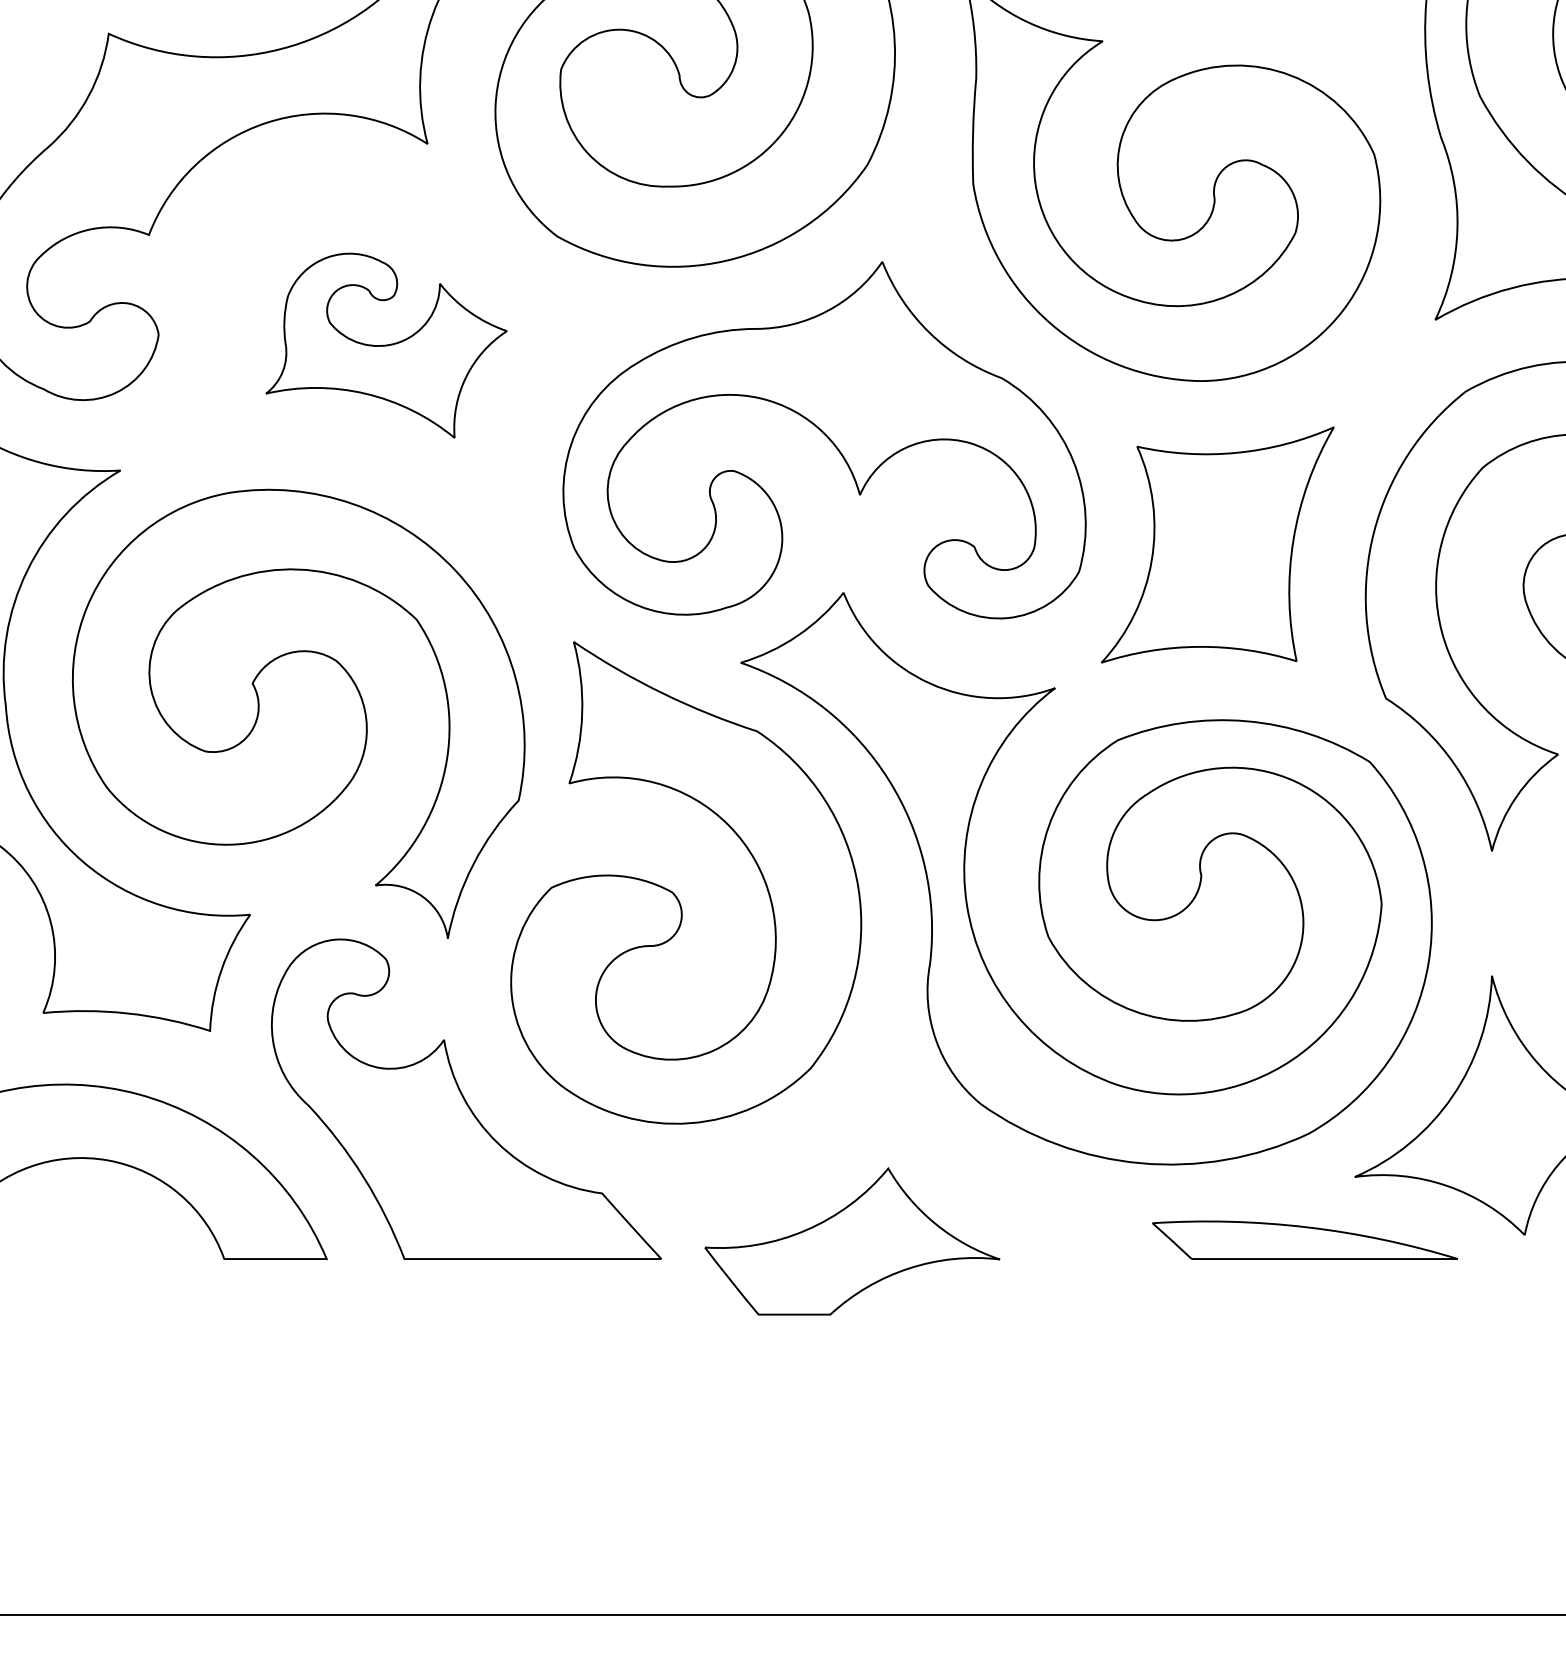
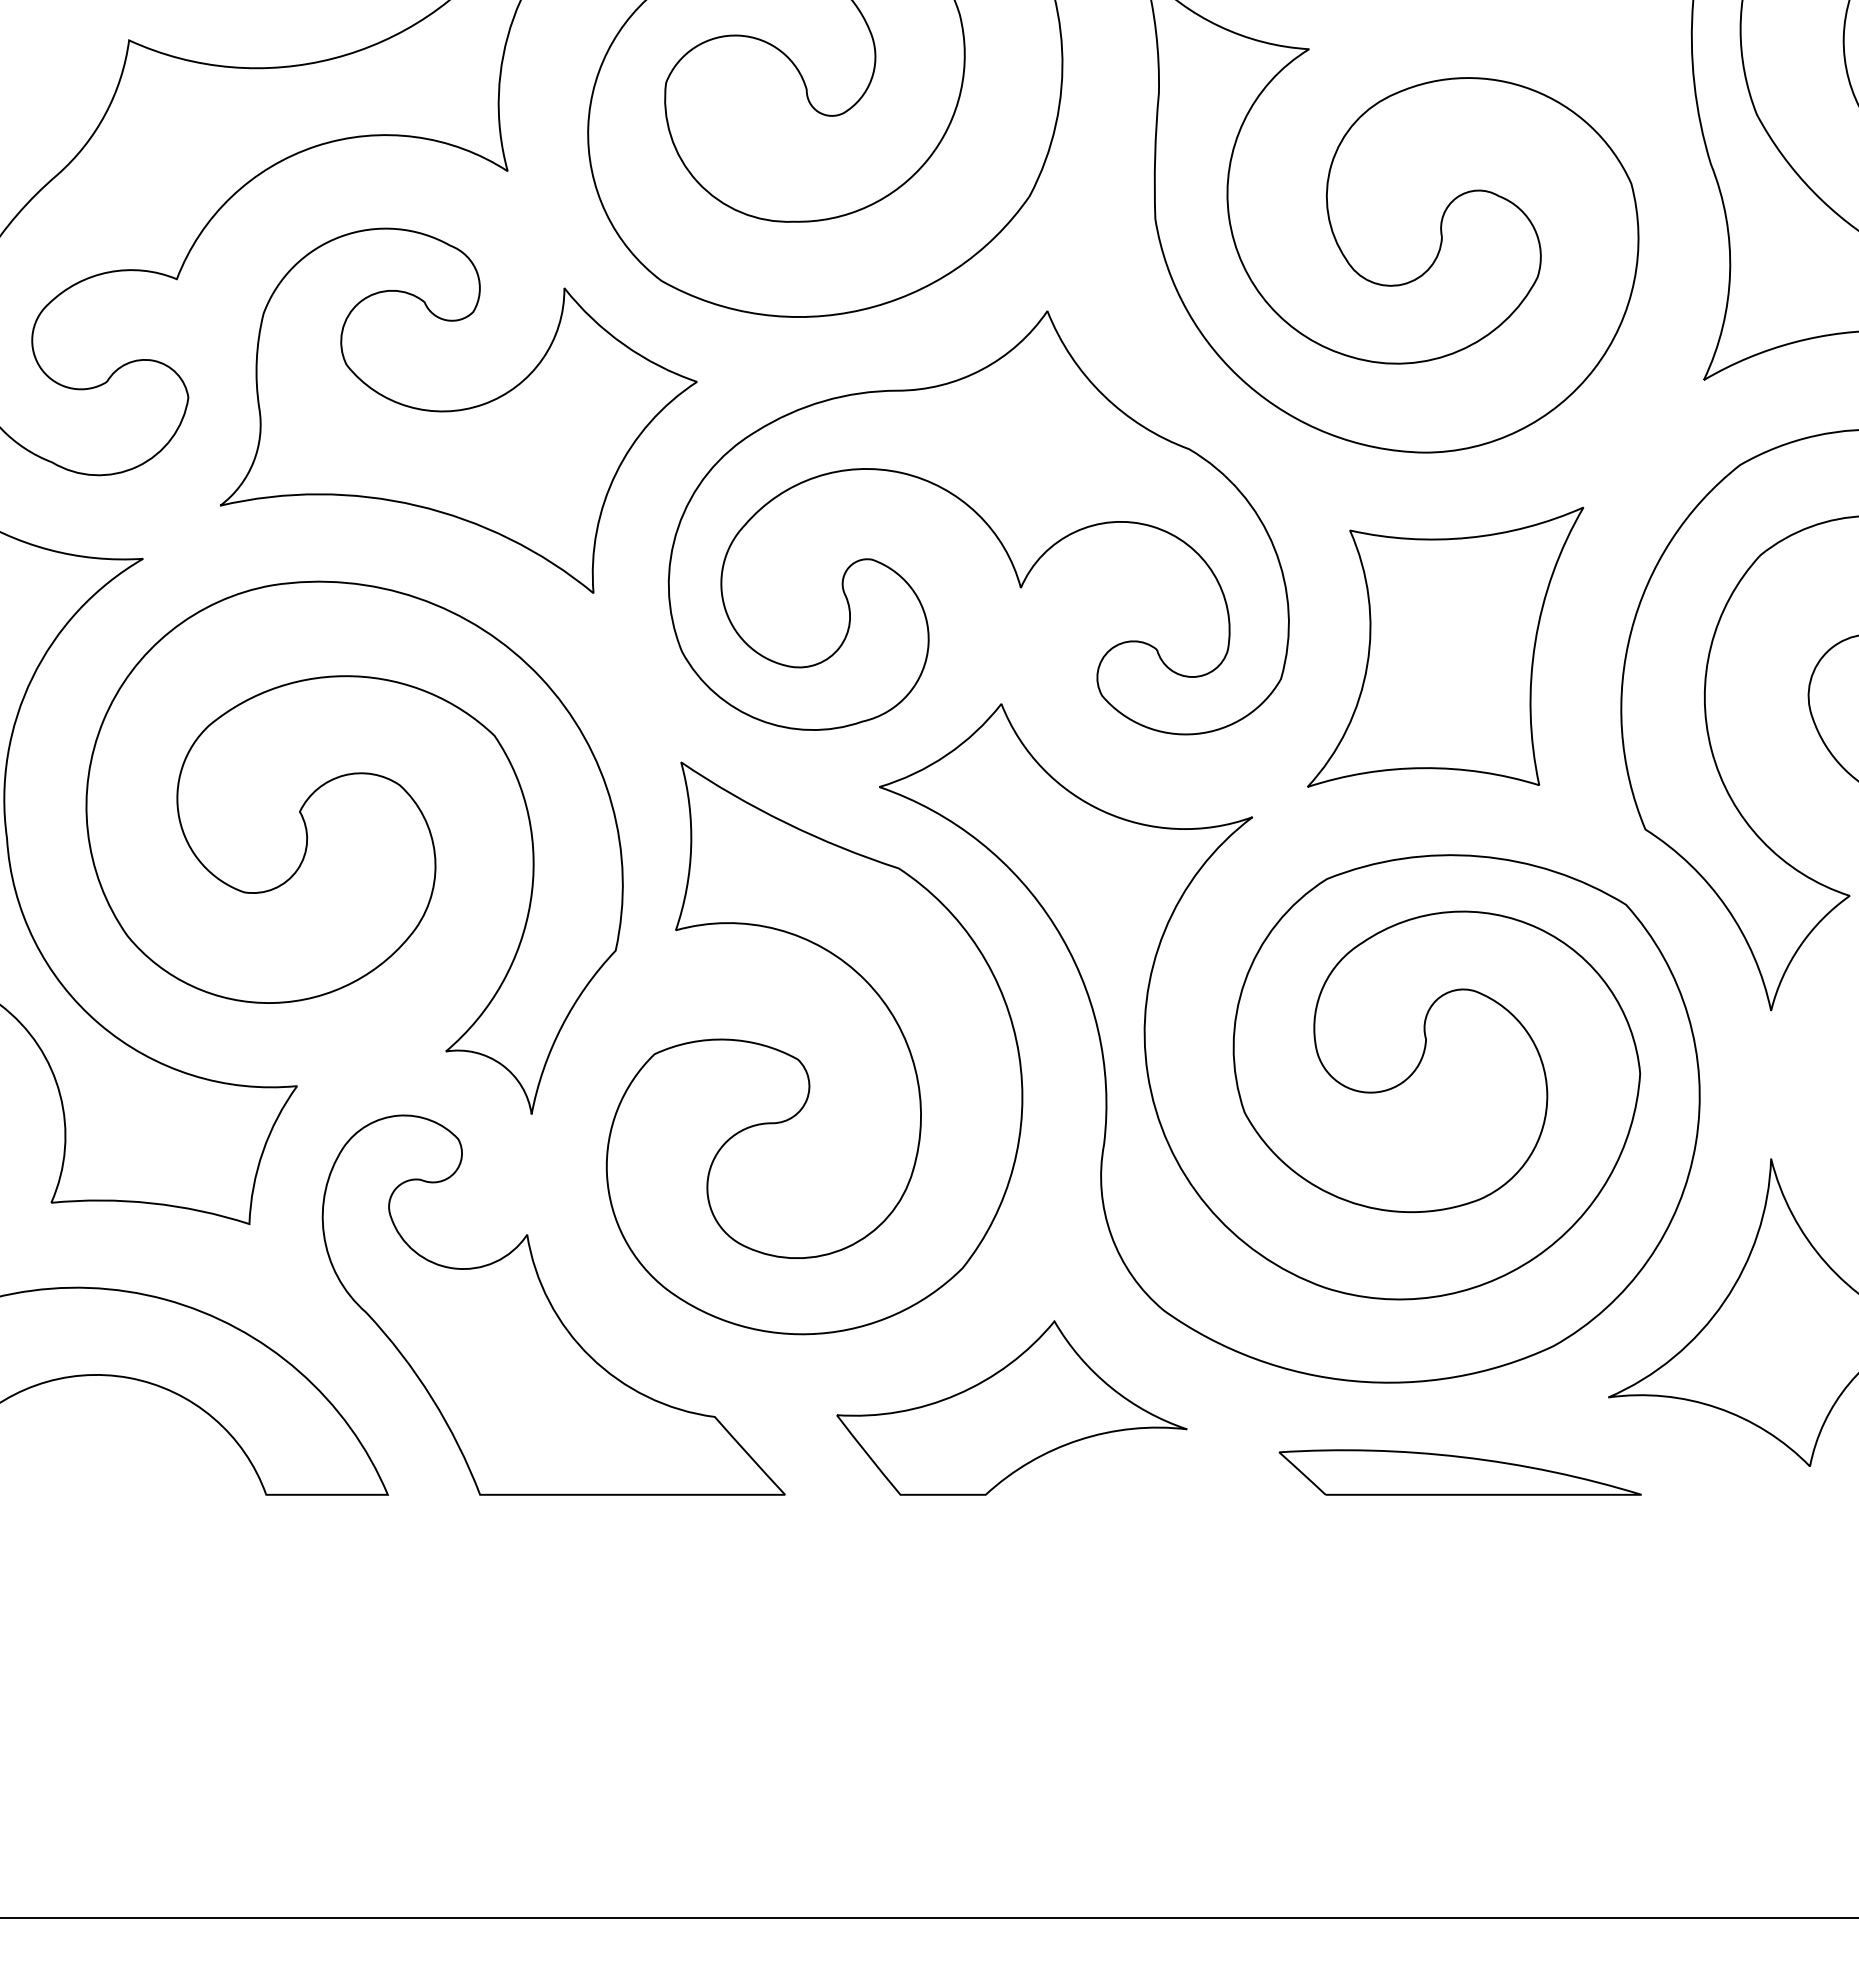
part: (386, 345) -> (458, 410), size x1.67
part: (1304, 1240) -> (1459, 1472), moved
part: (852, 1241) -> (1011, 1407), moved

